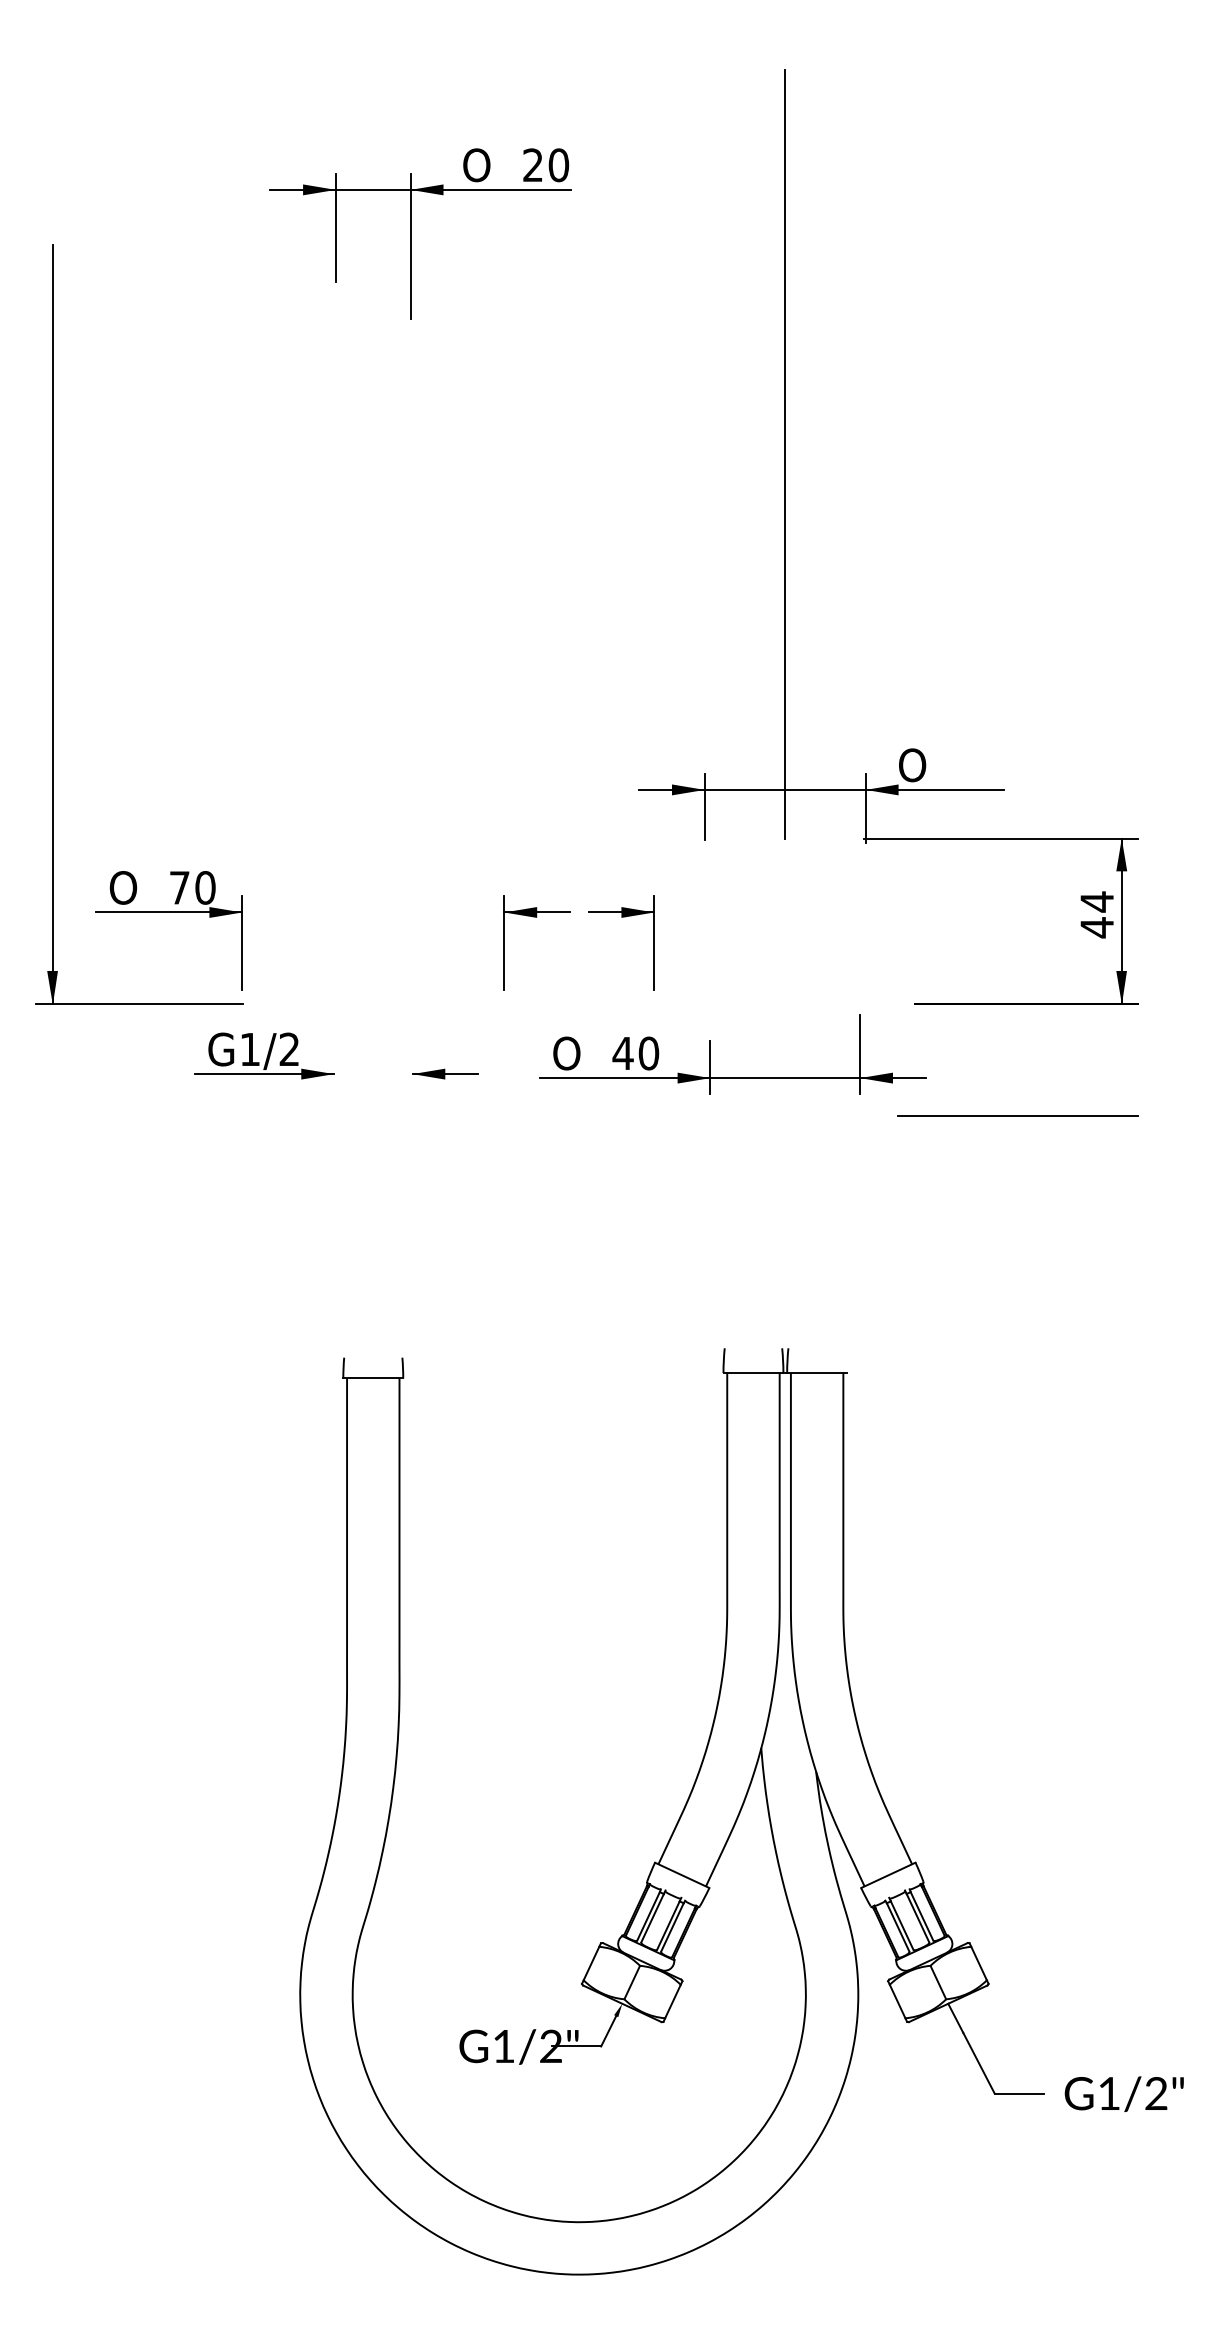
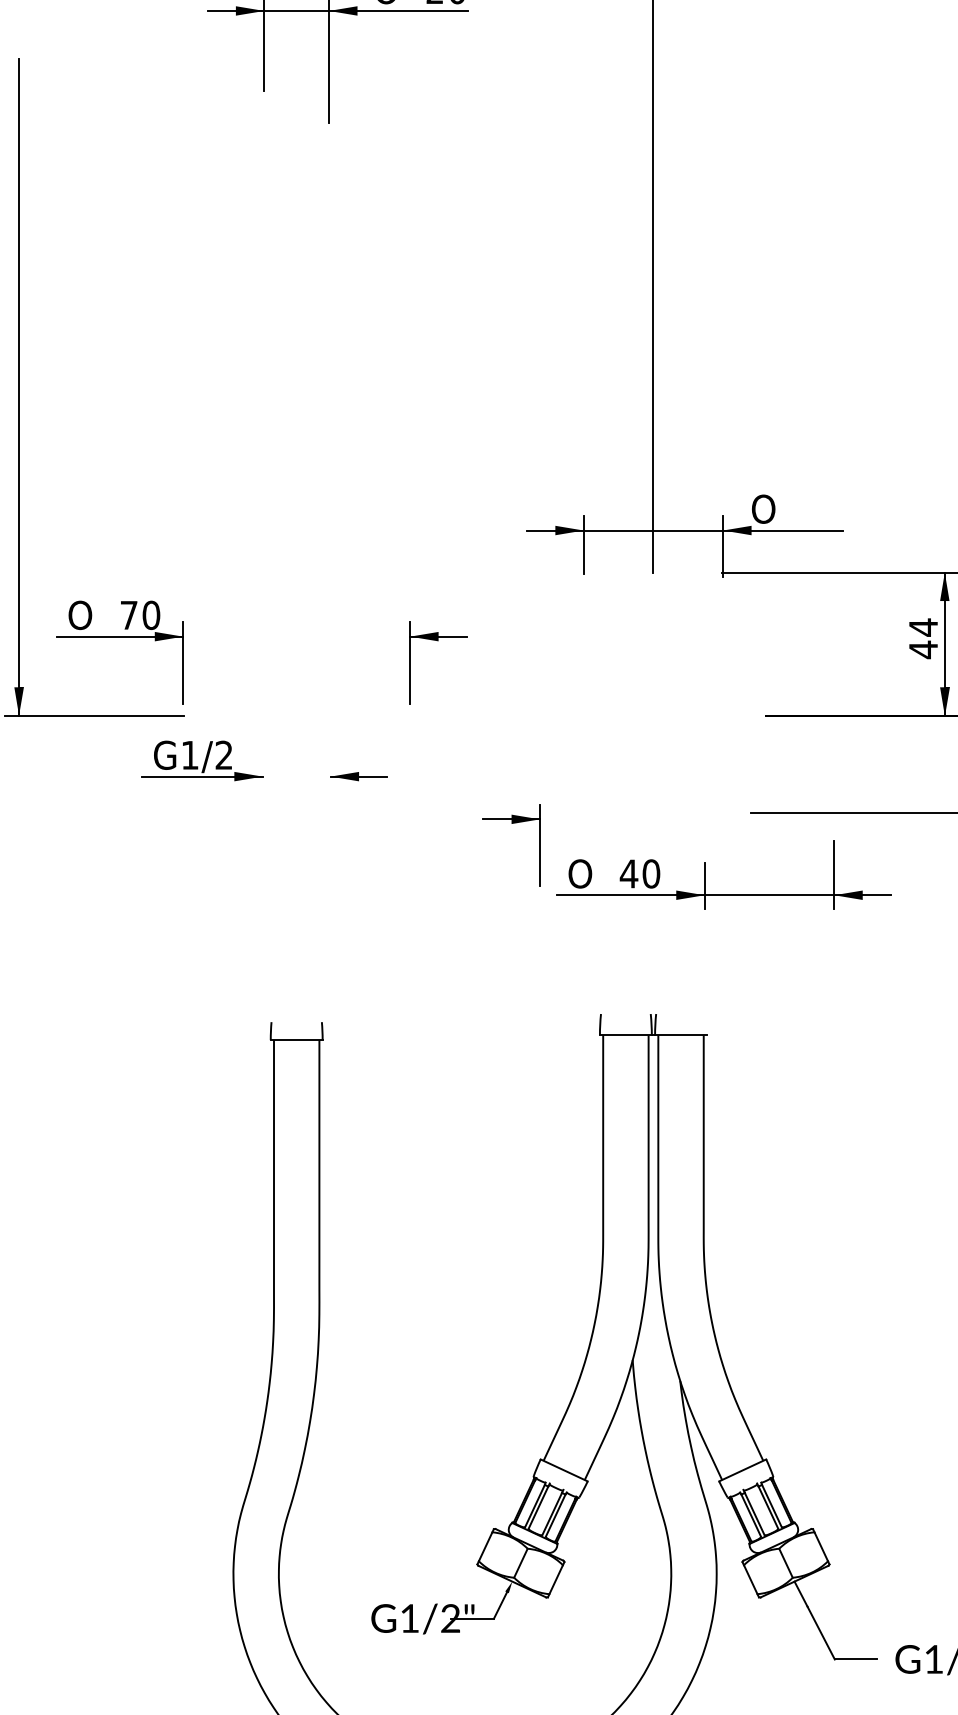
part: (621, 917) -> (511, 823), moved
part: (710, 1054) -> (704, 874), moved

